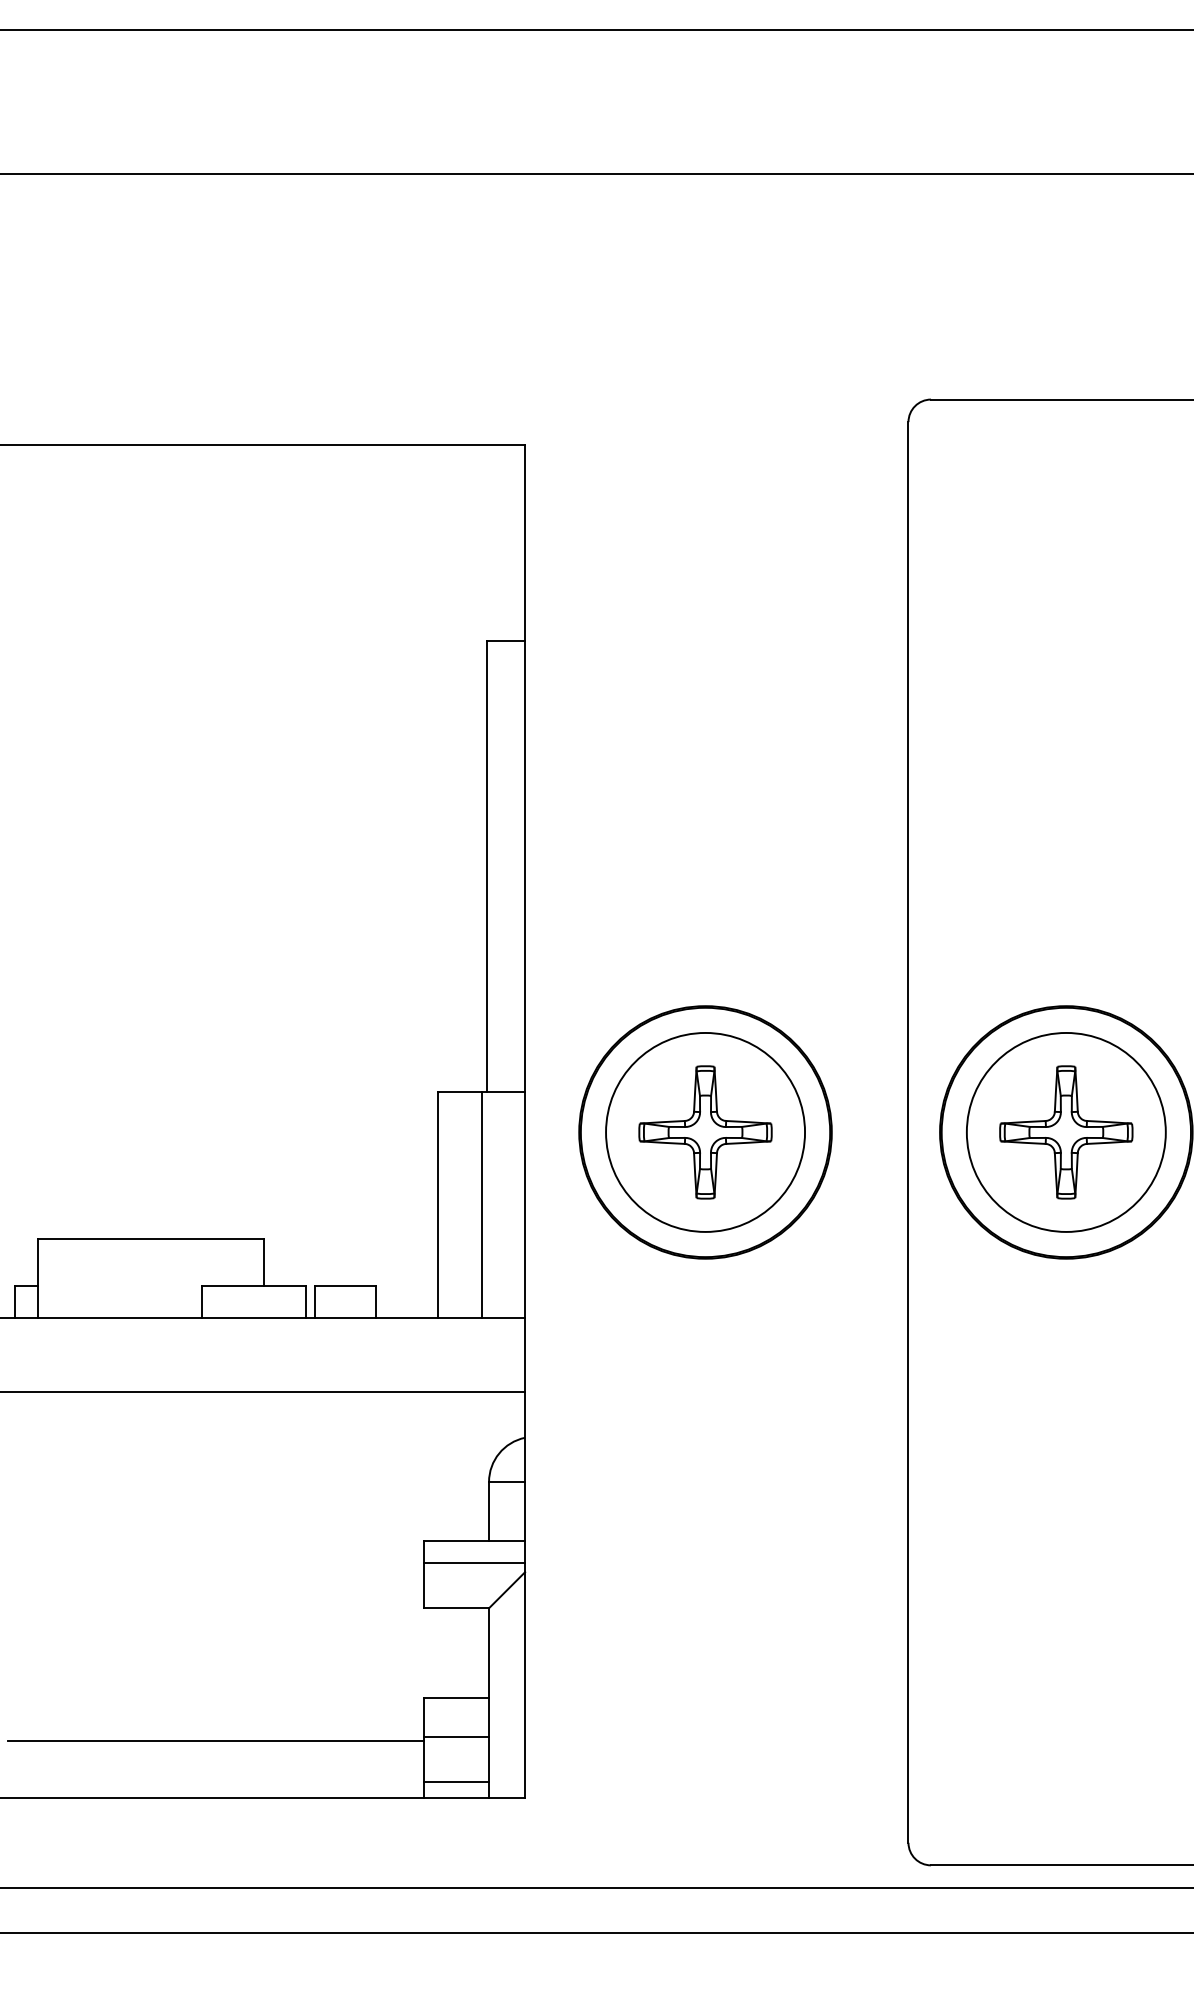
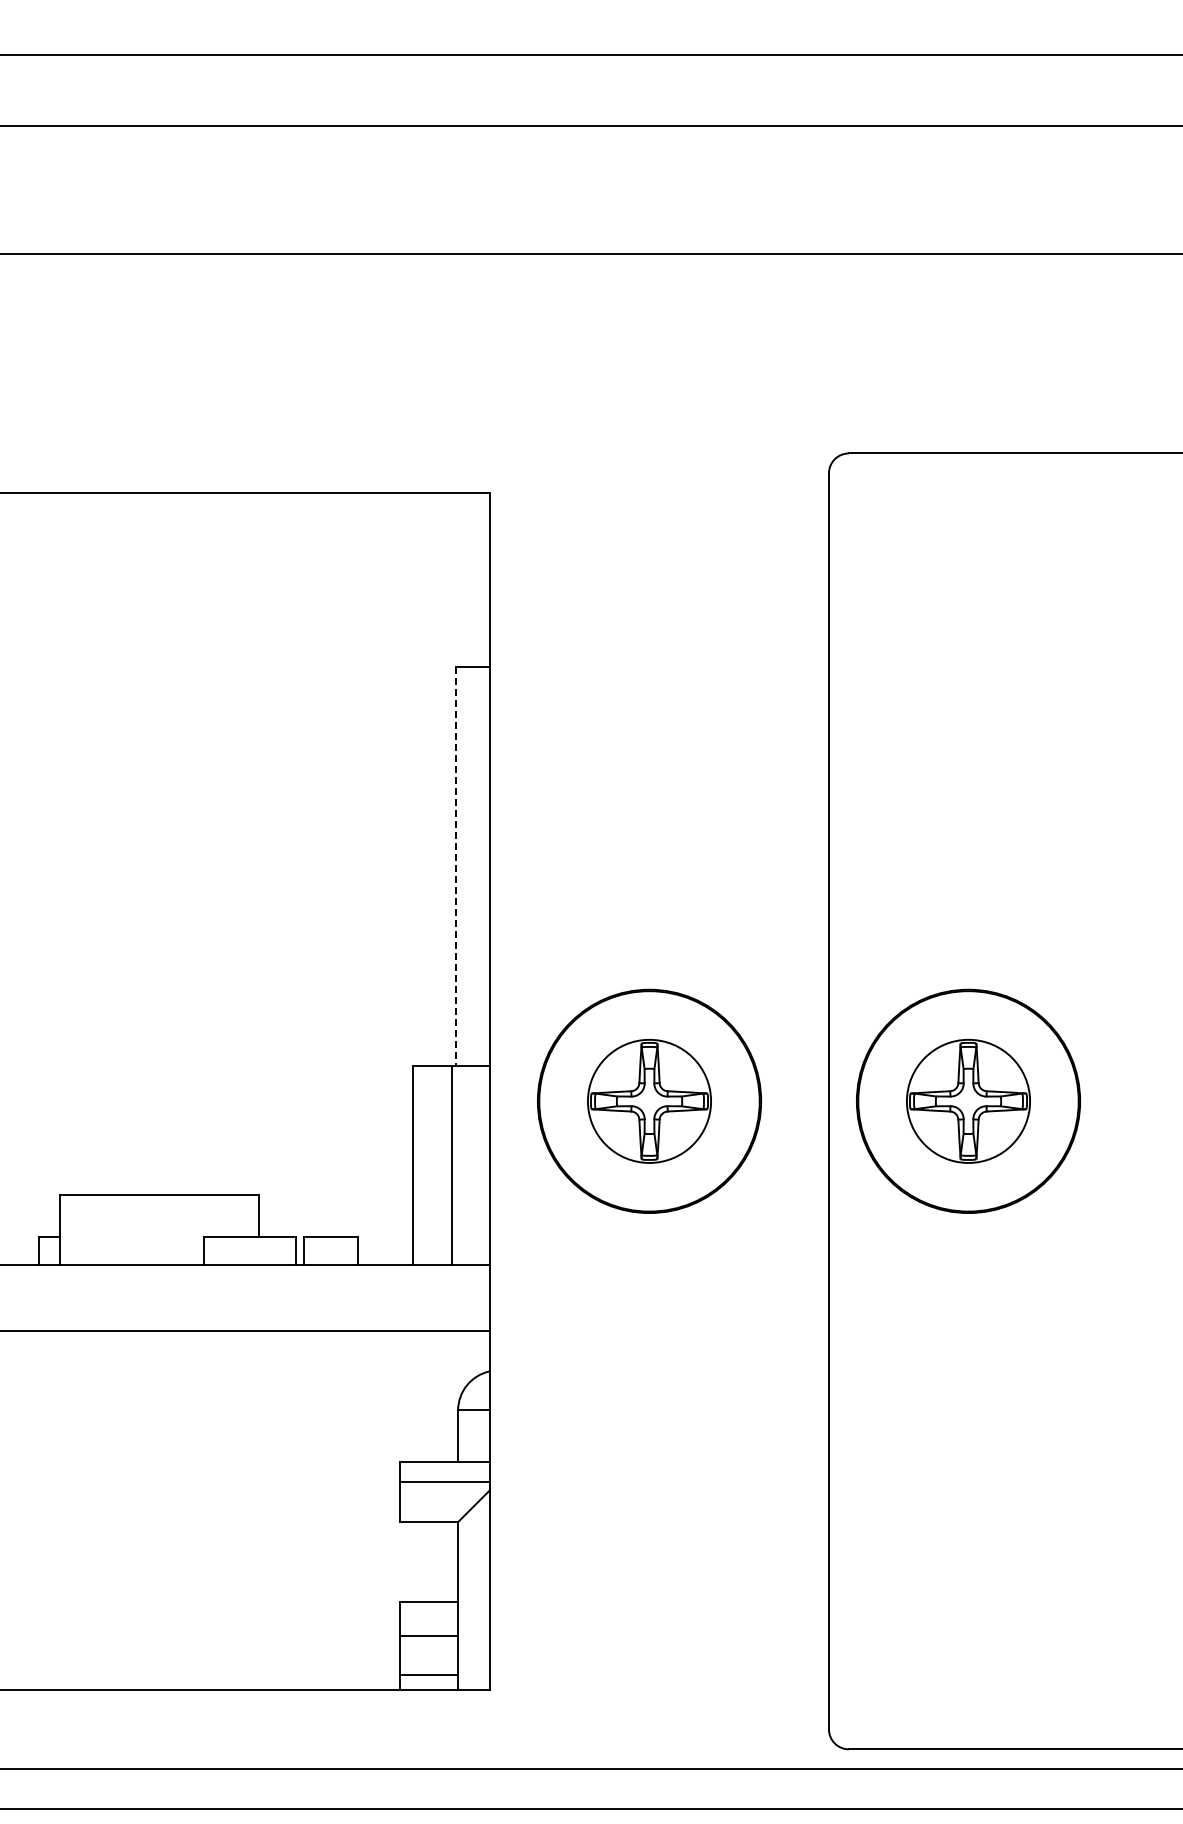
line: (487, 867) -> (456, 867), solid -> dashed
circle: (705, 1132) -> (649, 1101), size x0.7
circle: (1066, 1132) -> (968, 1101), size x0.7
line: (215, 1741) -> (216, 1639), removed

